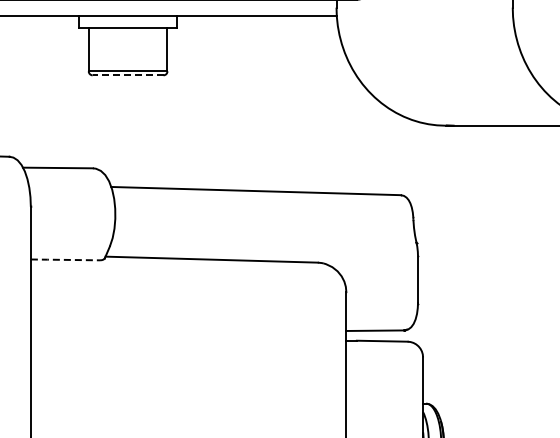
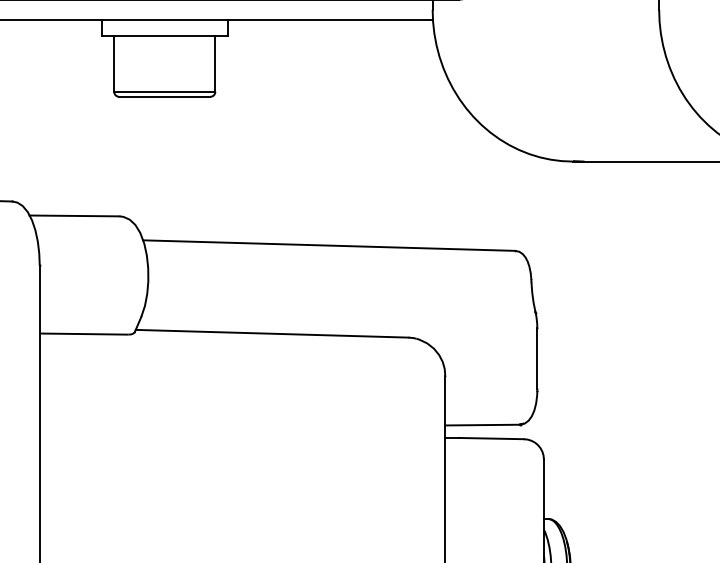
line: (127, 75) -> (163, 97), dashed -> solid
line: (66, 259) -> (85, 333), dashed -> solid

